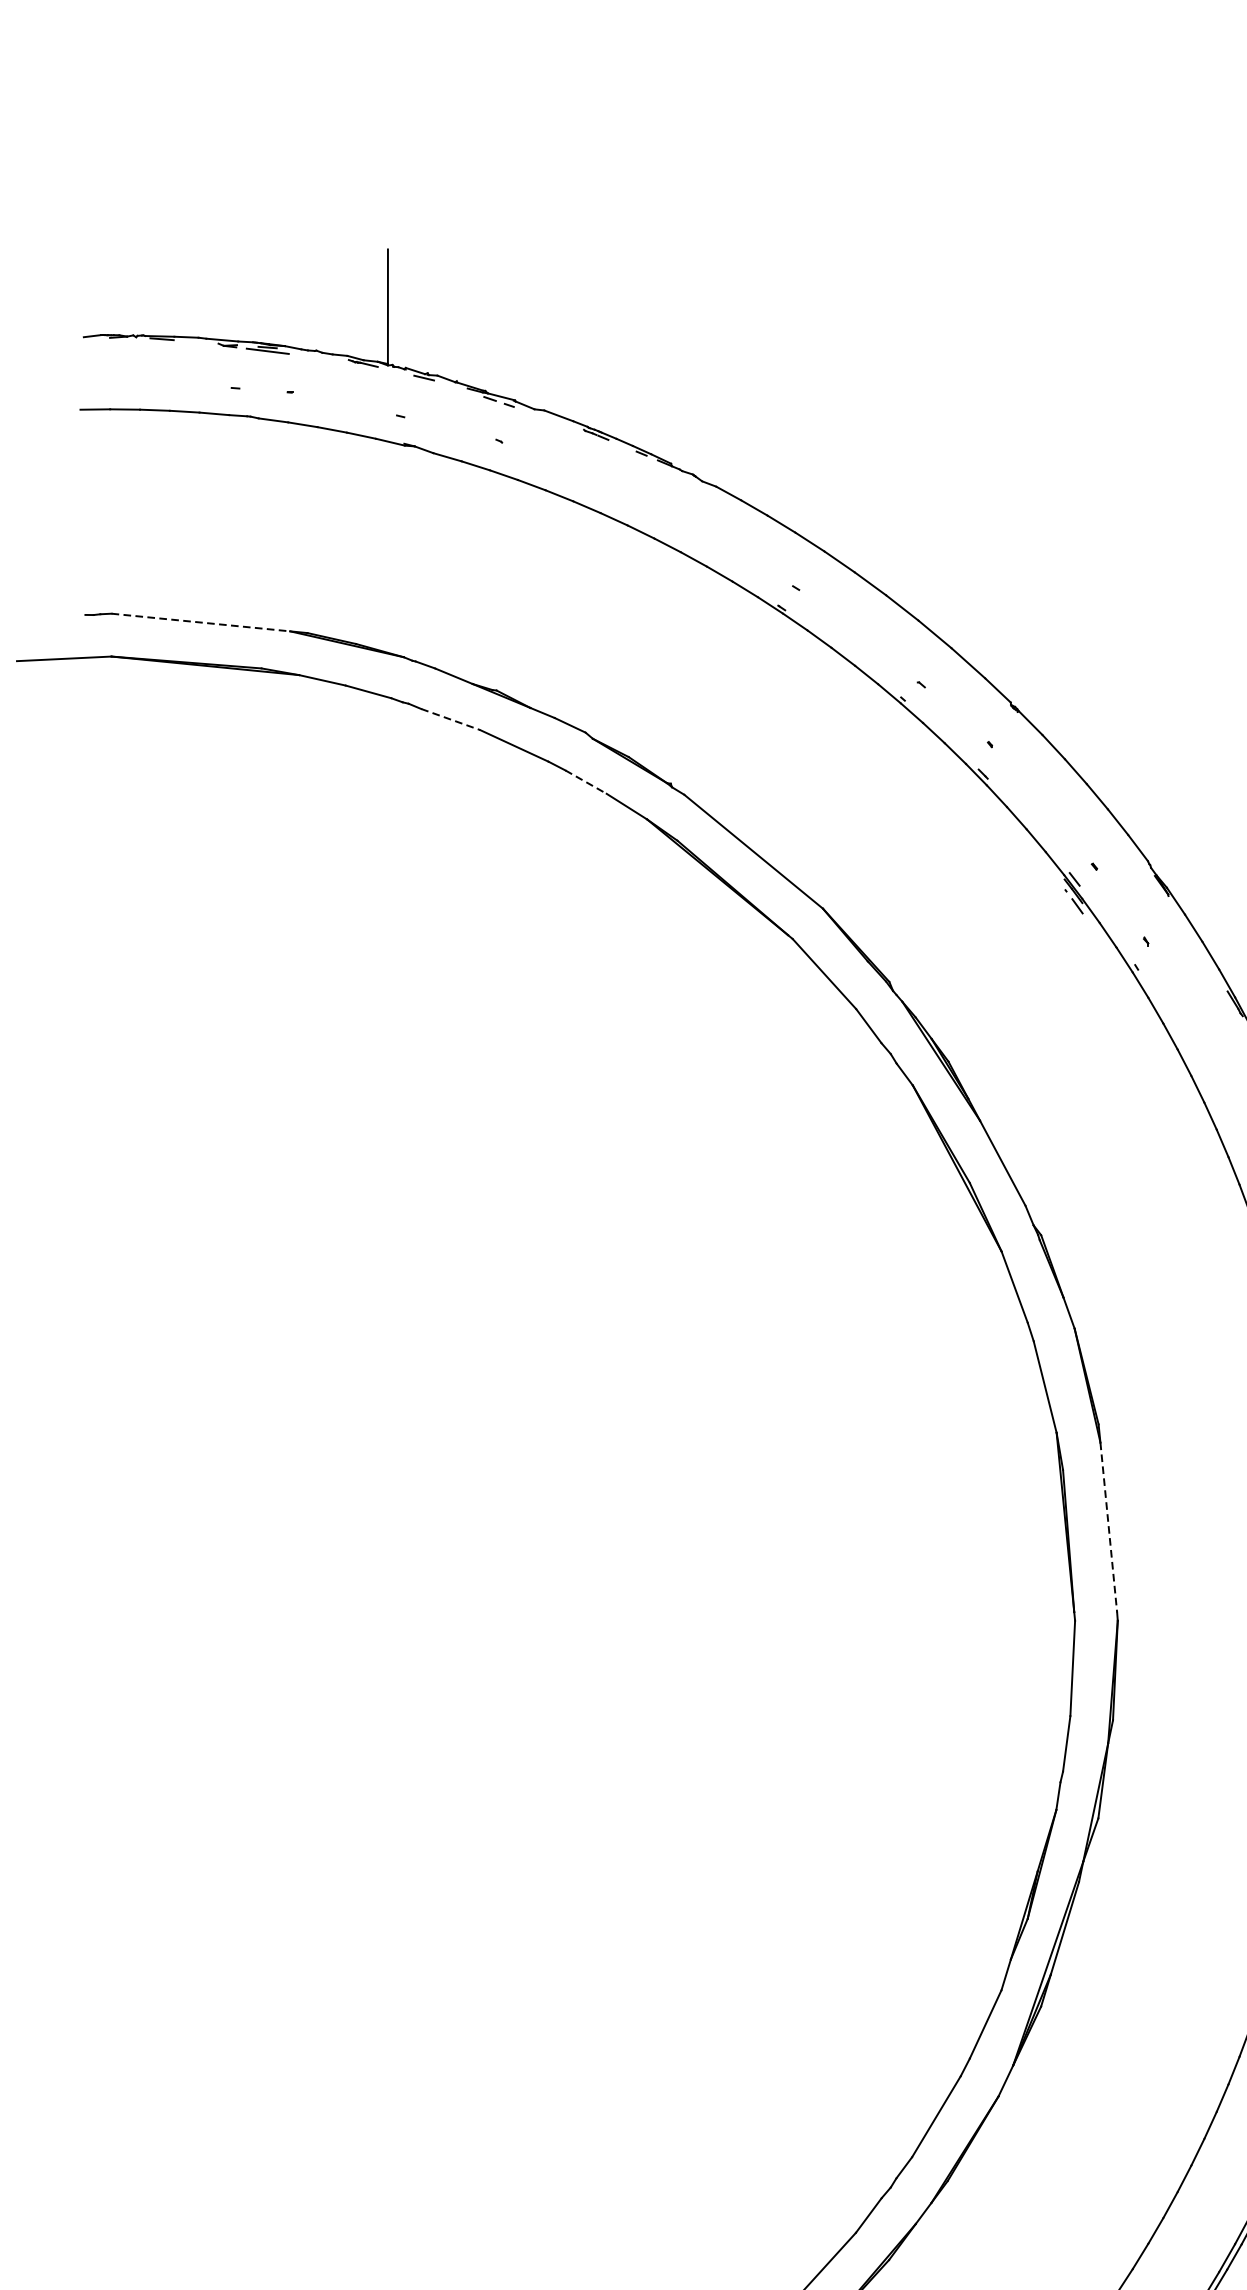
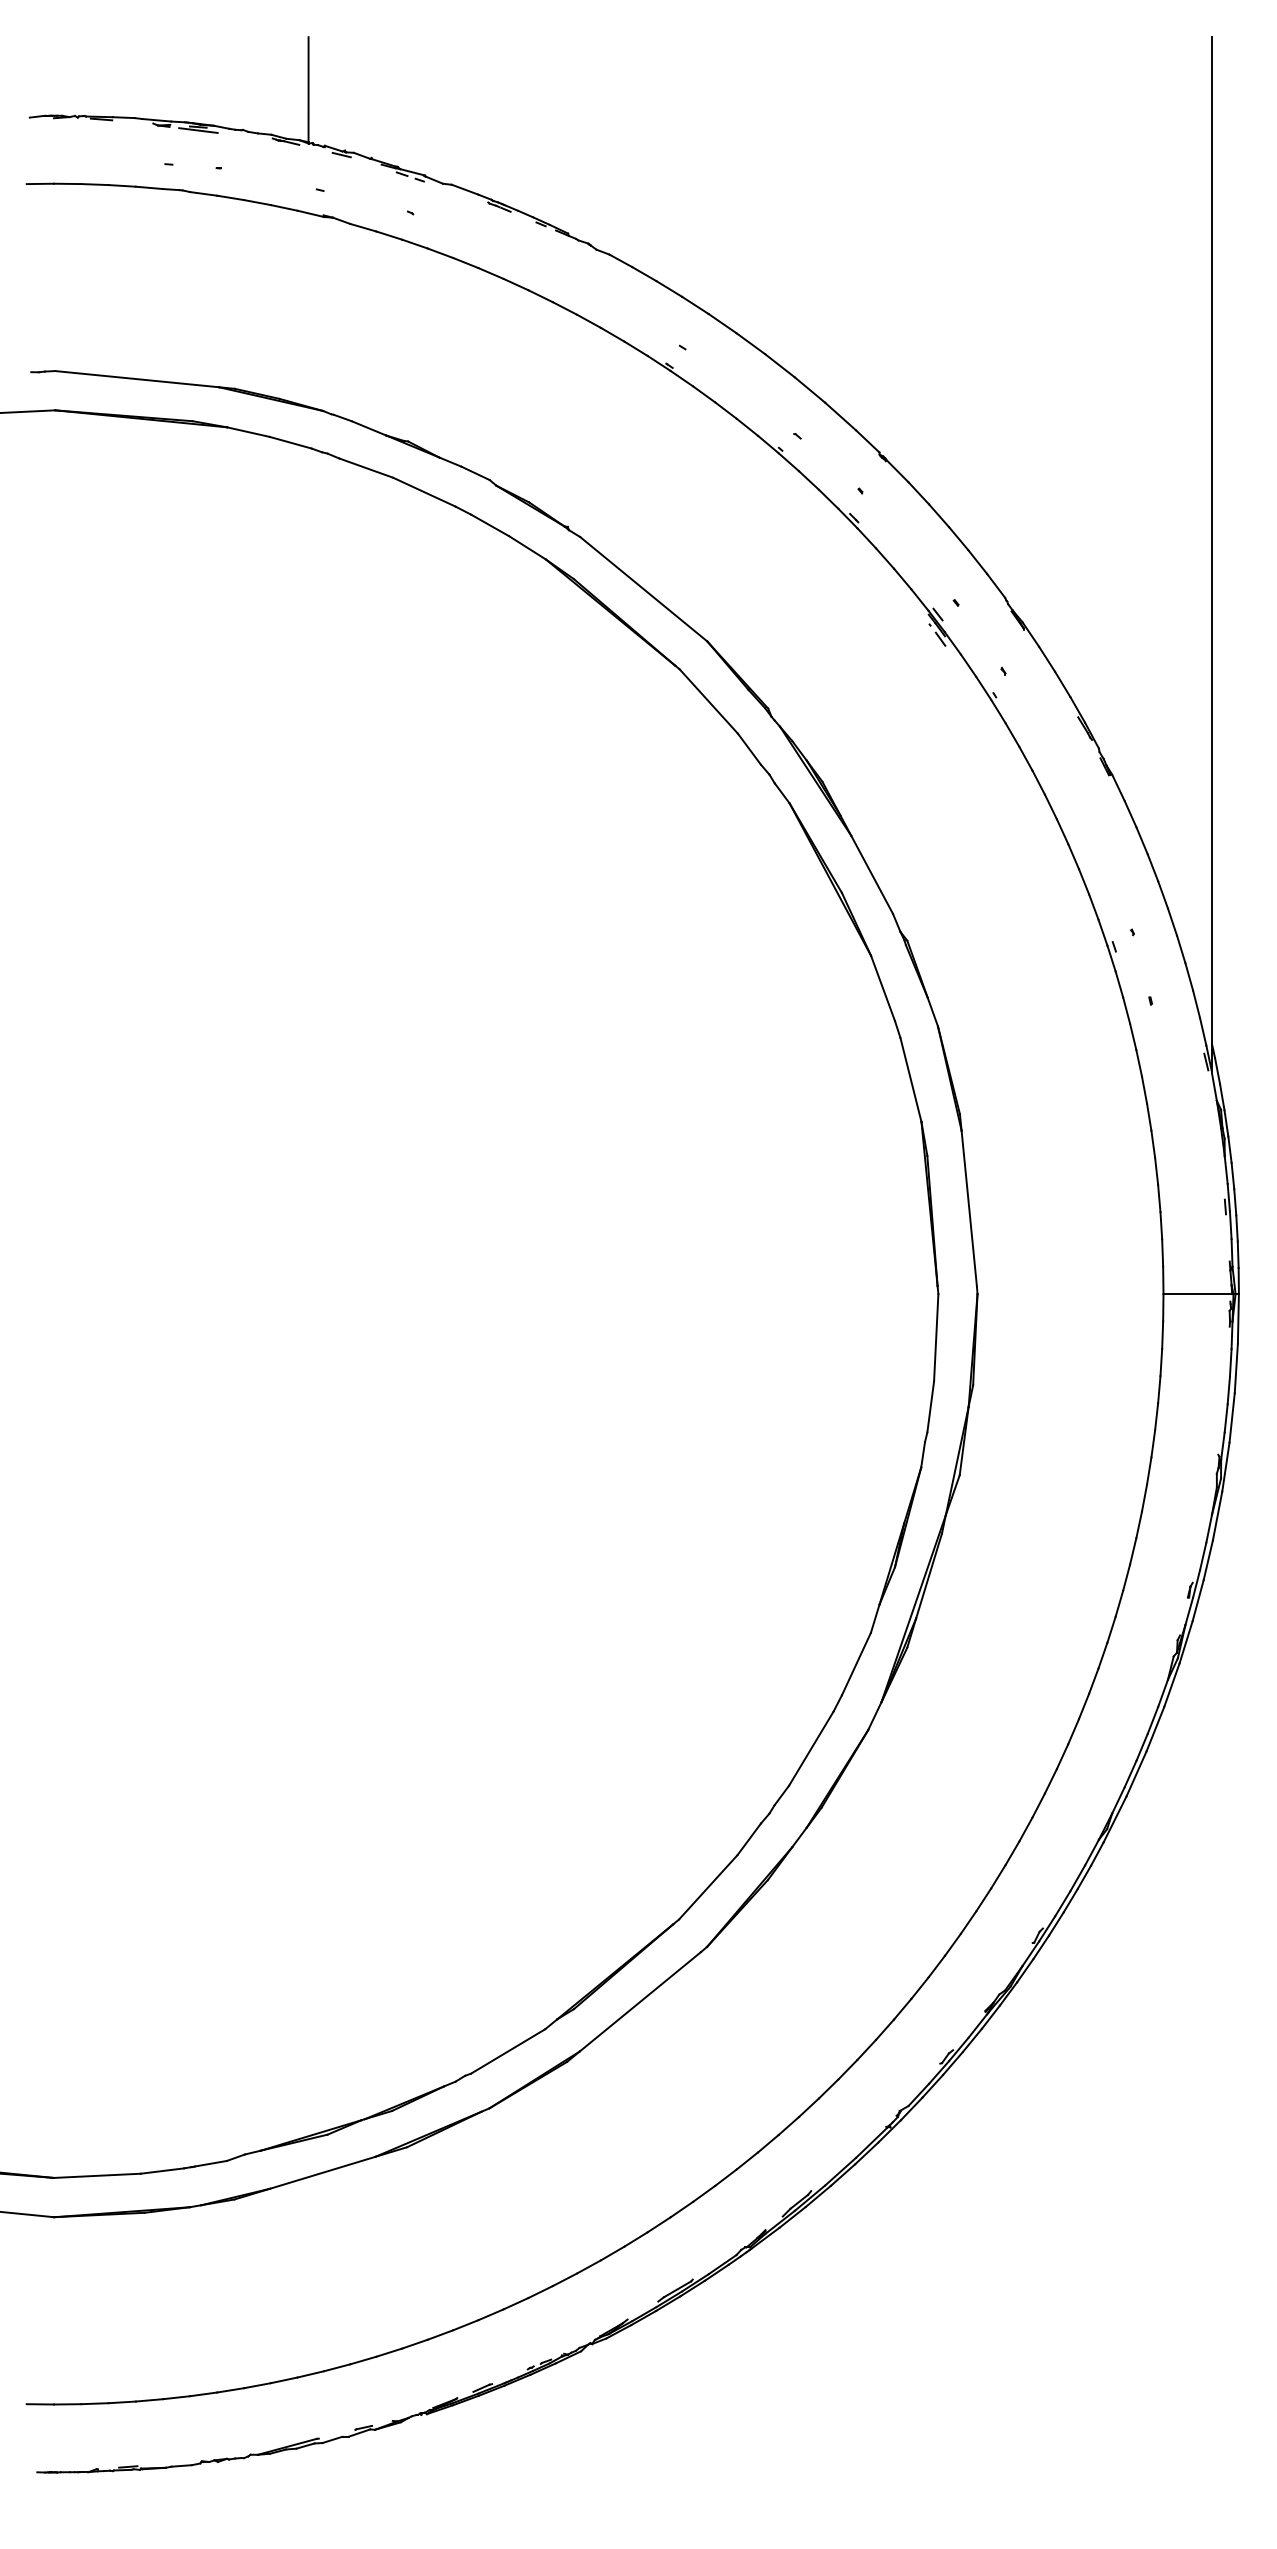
line: (201, 622) -> (137, 379), dashed -> solid
line: (451, 720) -> (366, 468), dashed -> solid
line: (586, 782) -> (490, 525), dashed -> solid
line: (1109, 1528) -> (969, 1209), dashed -> solid

